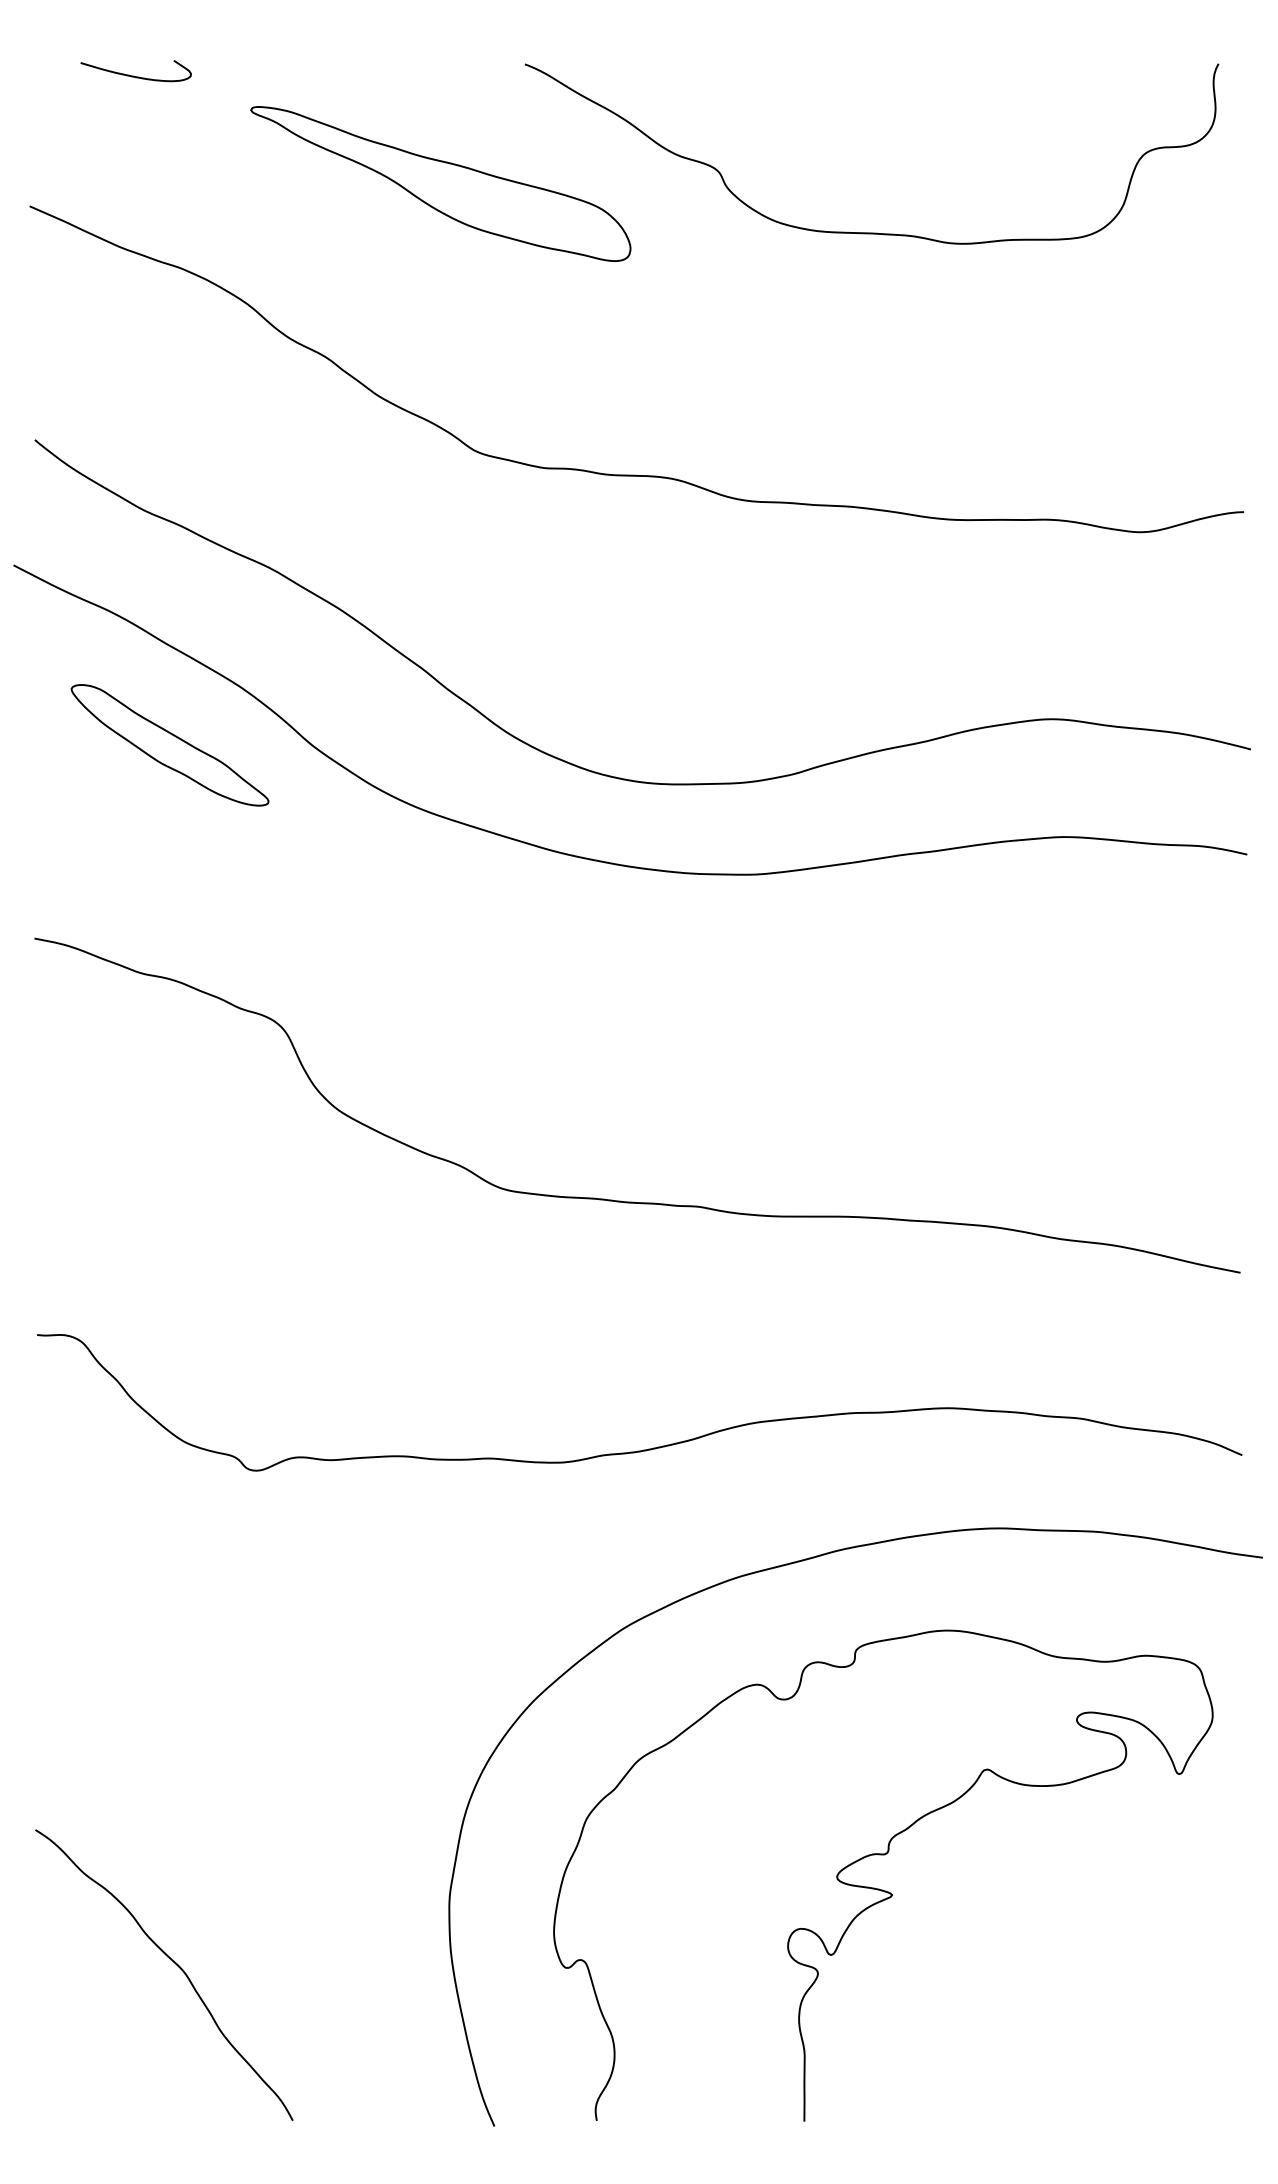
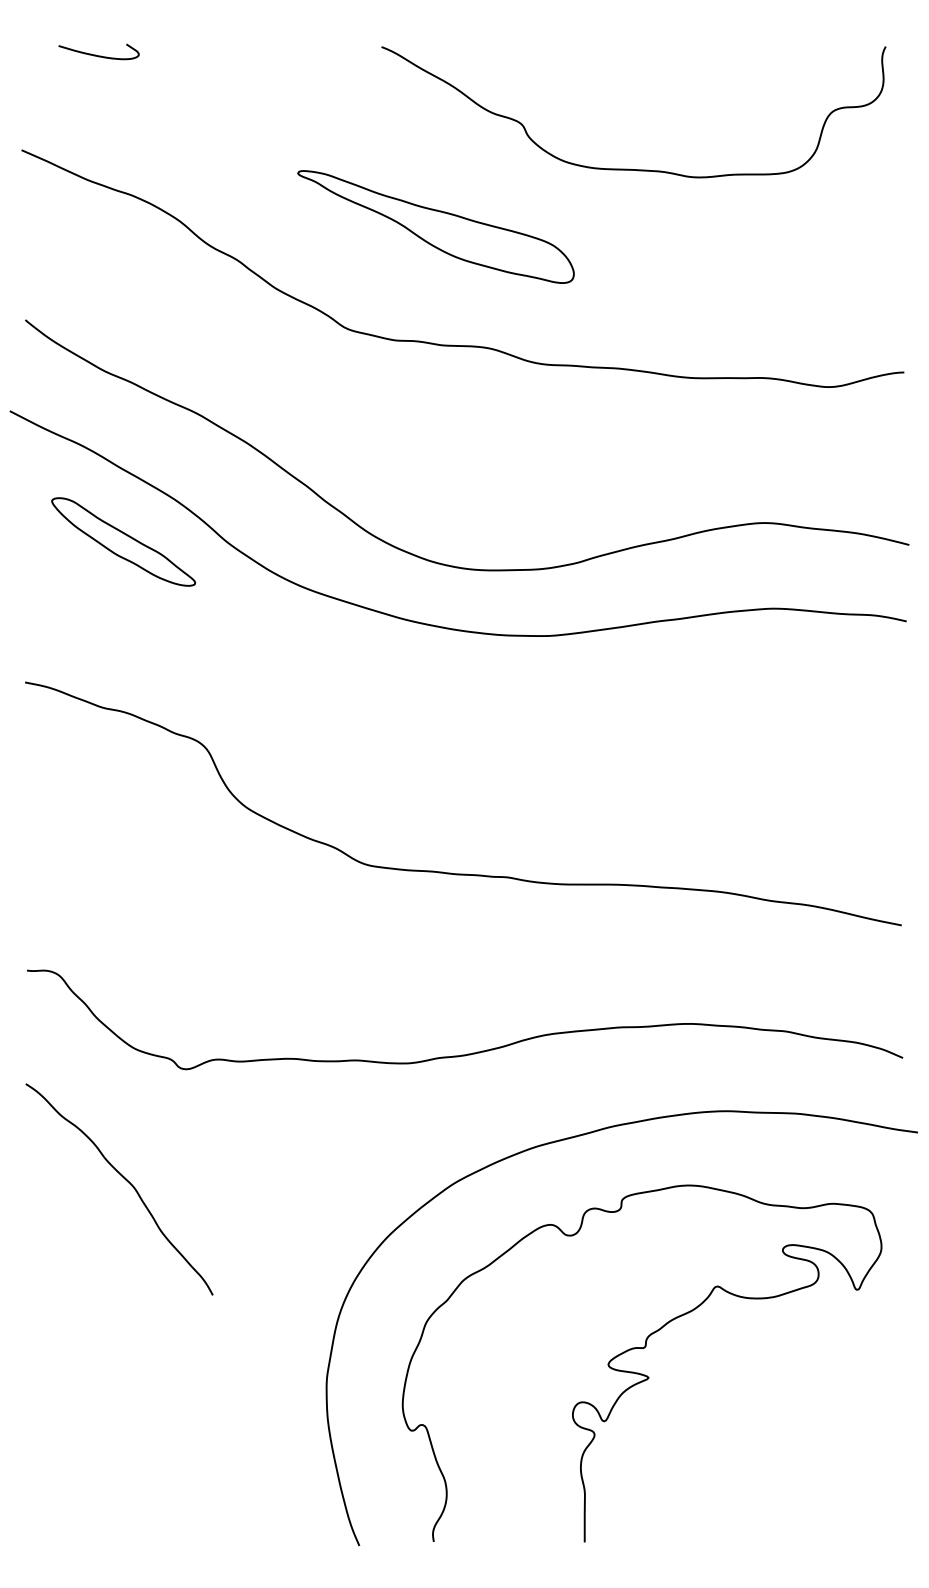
part: (440, 183) -> (435, 226), moved
curve: (174, 1963) -> (126, 1181), moved

